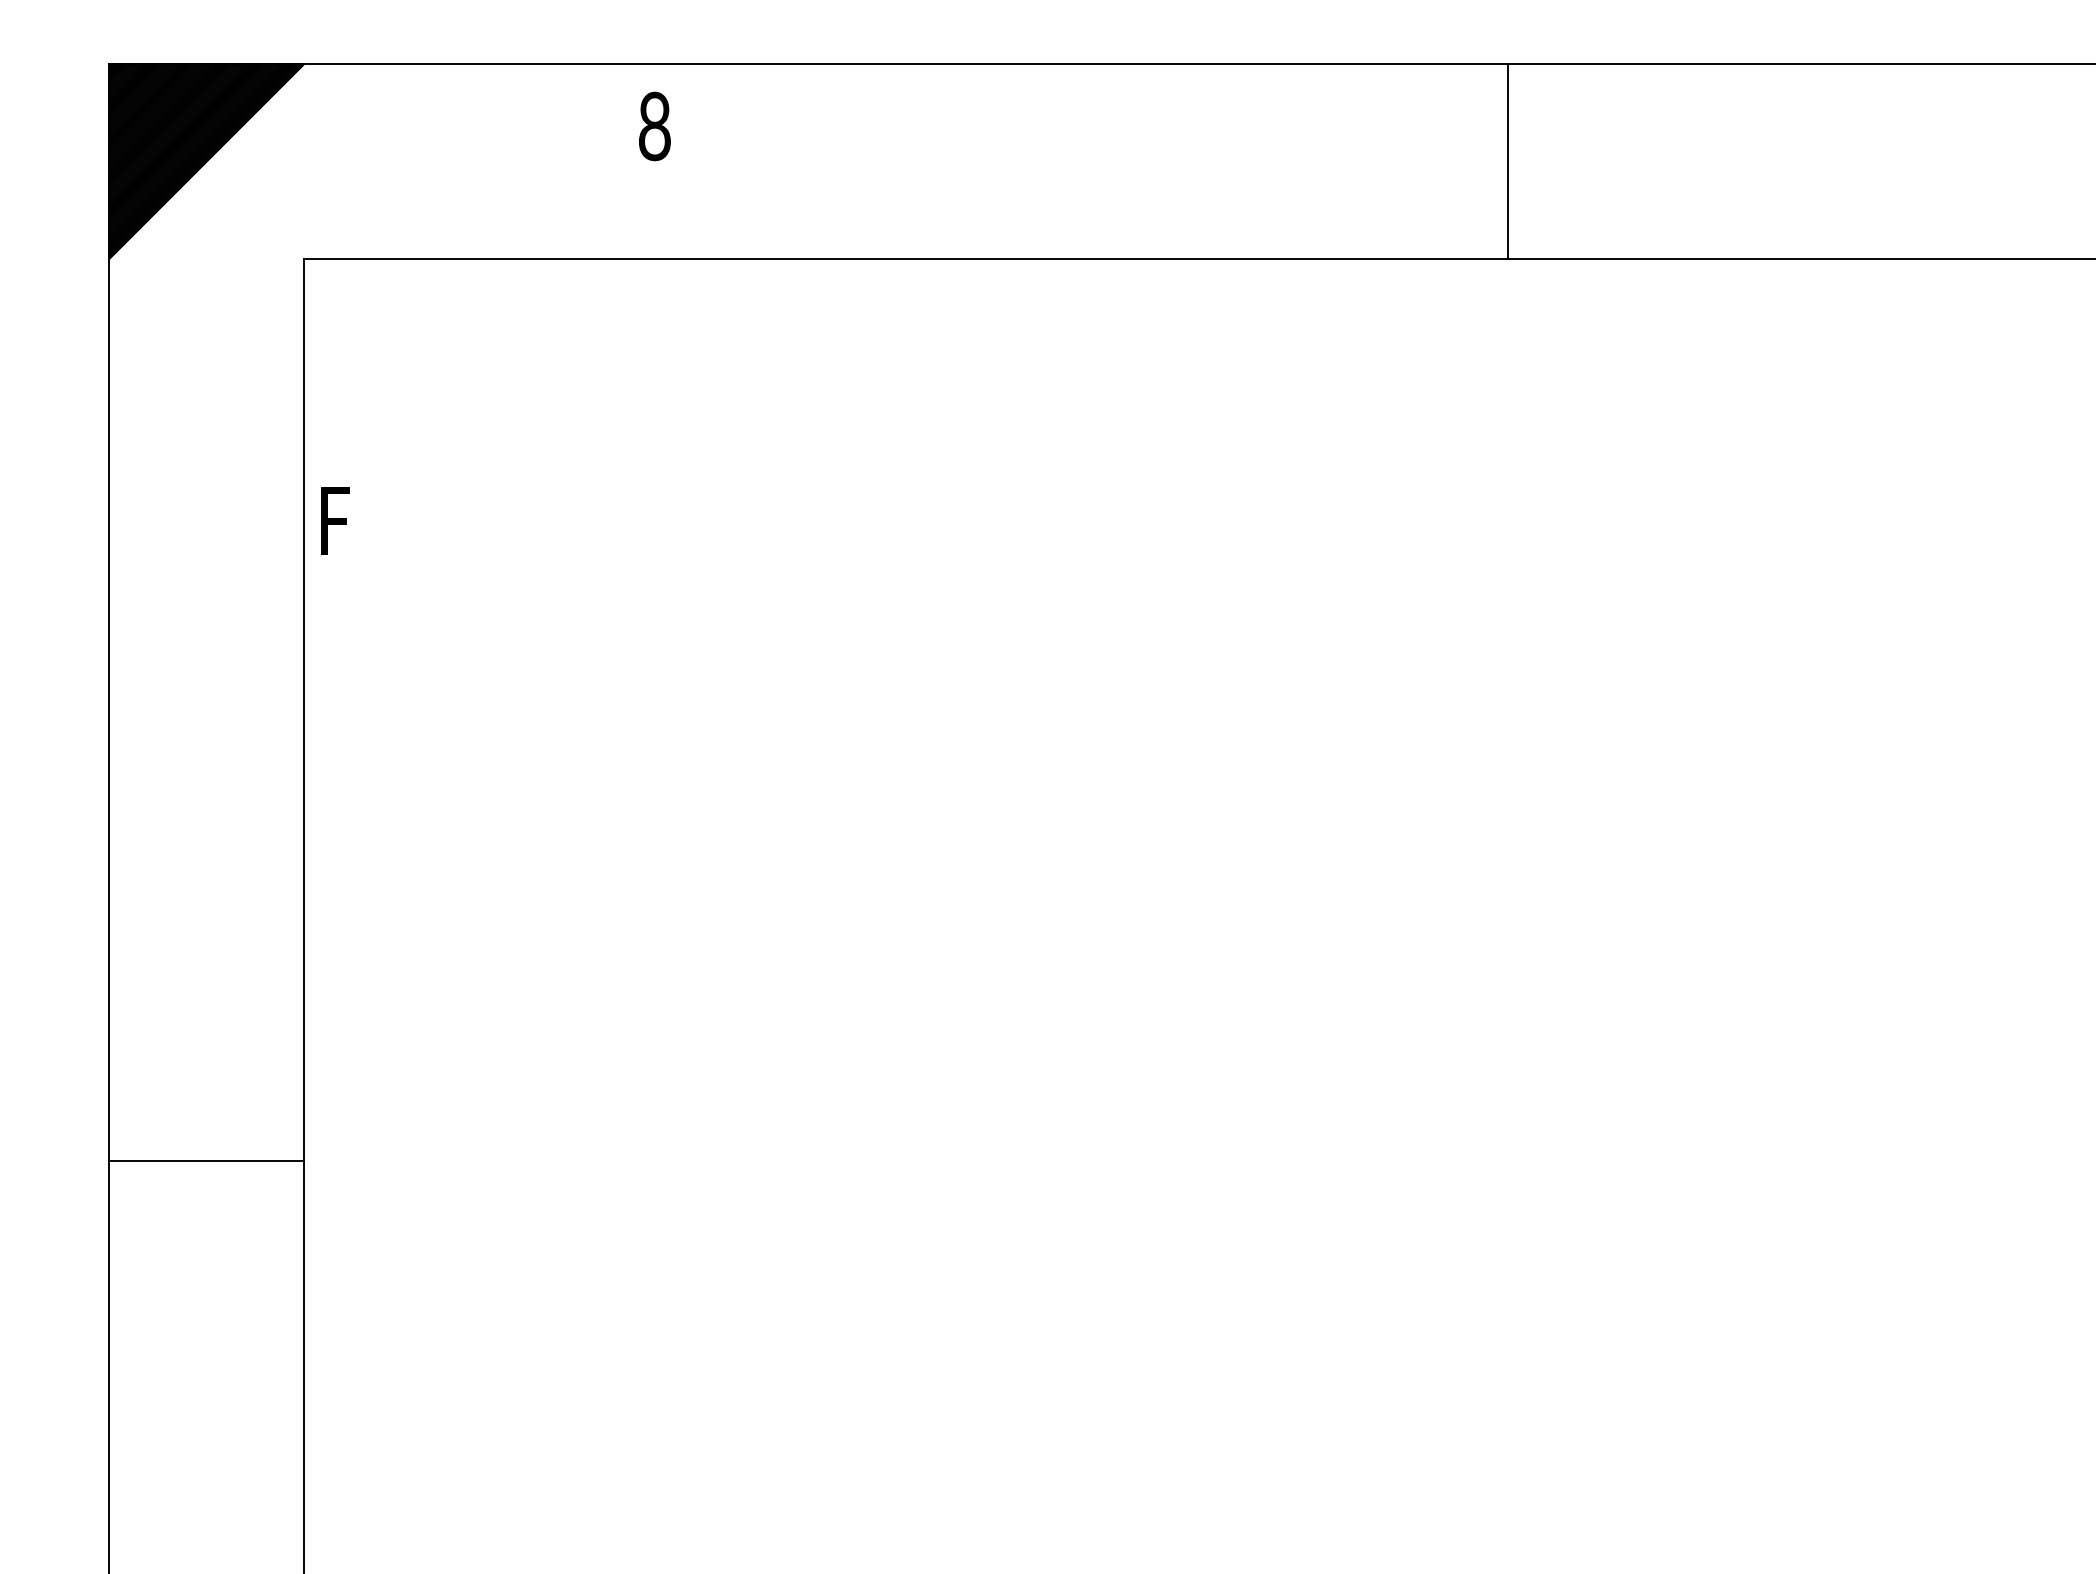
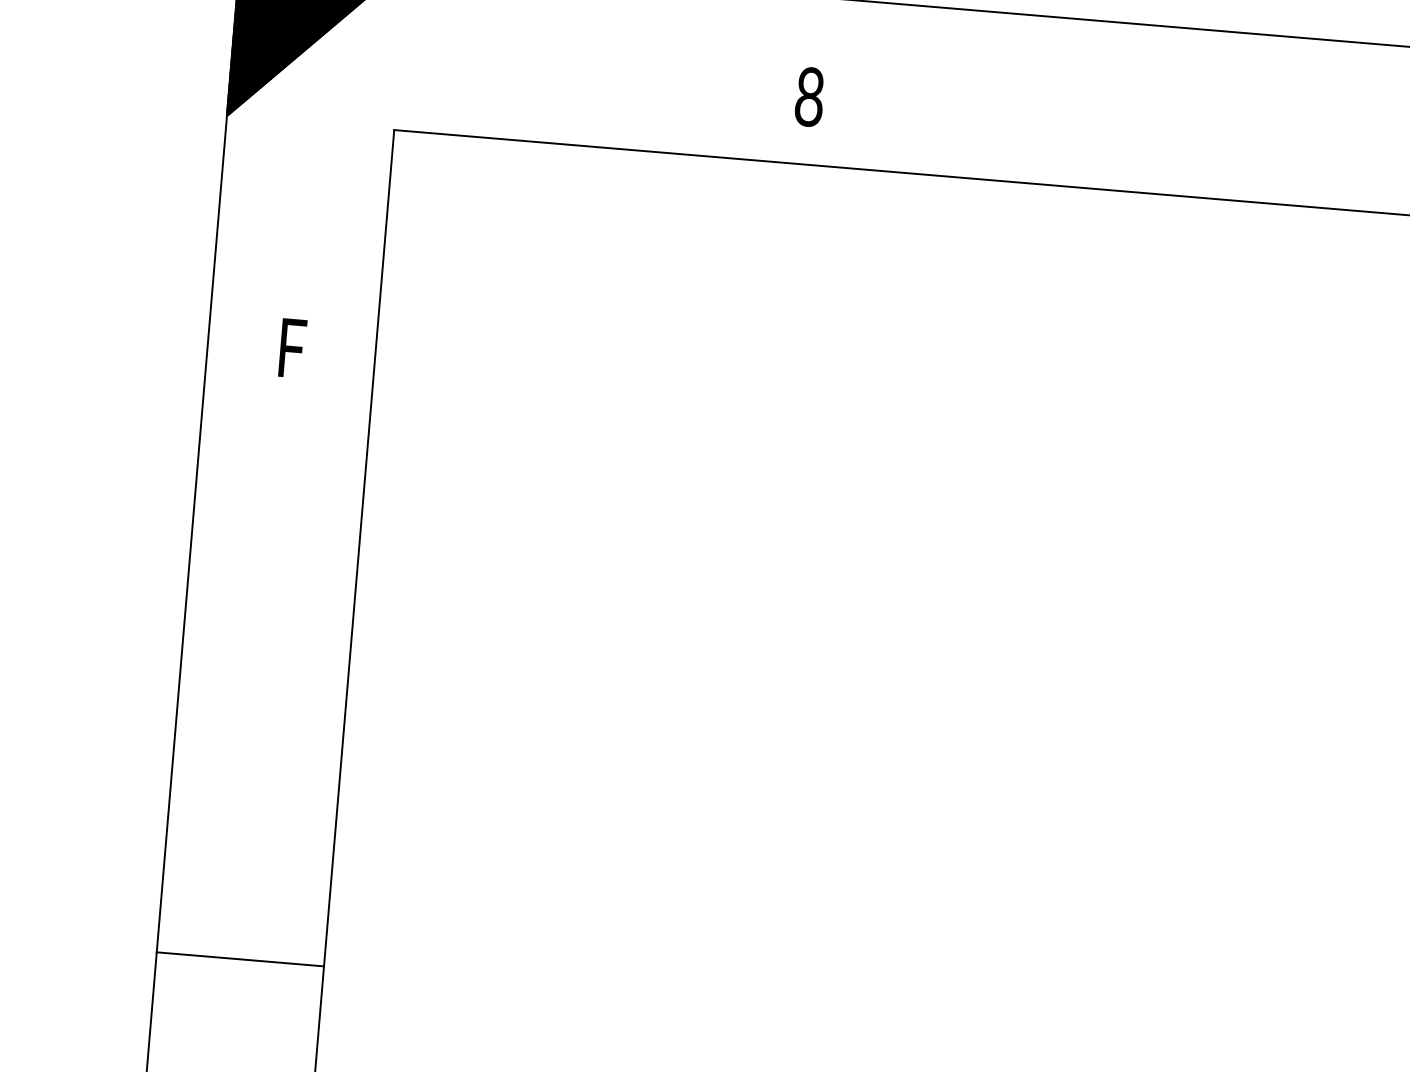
text: (654, 126) -> (809, 97), moved
text: (335, 520) -> (292, 348), moved
line: (206, 1161) -> (240, 959), moved

